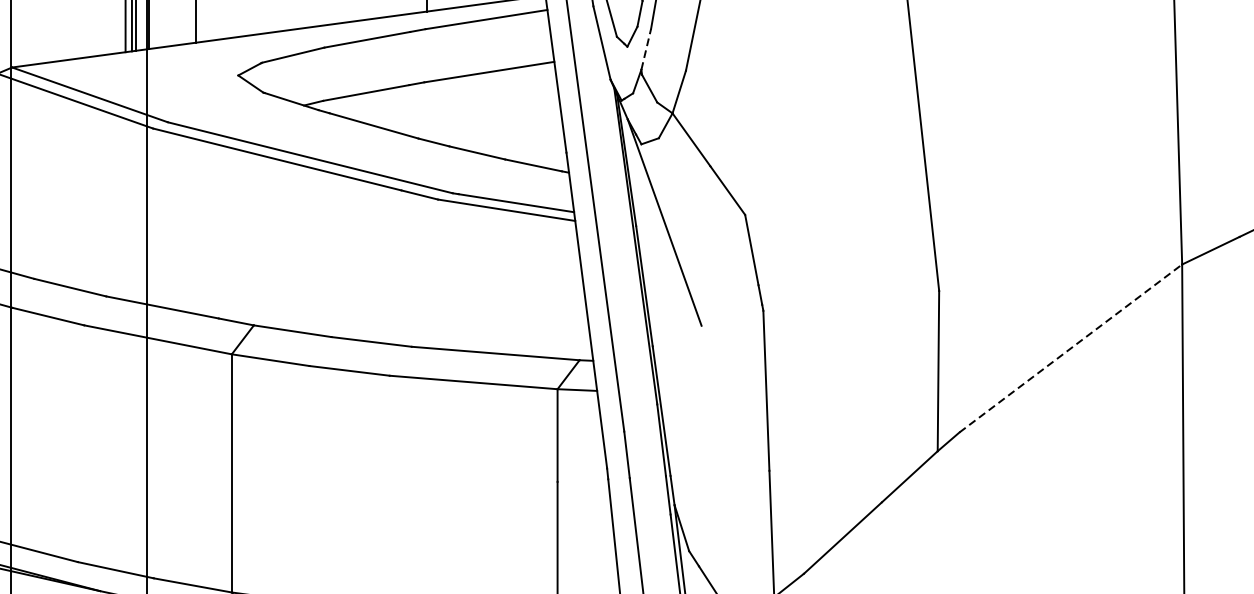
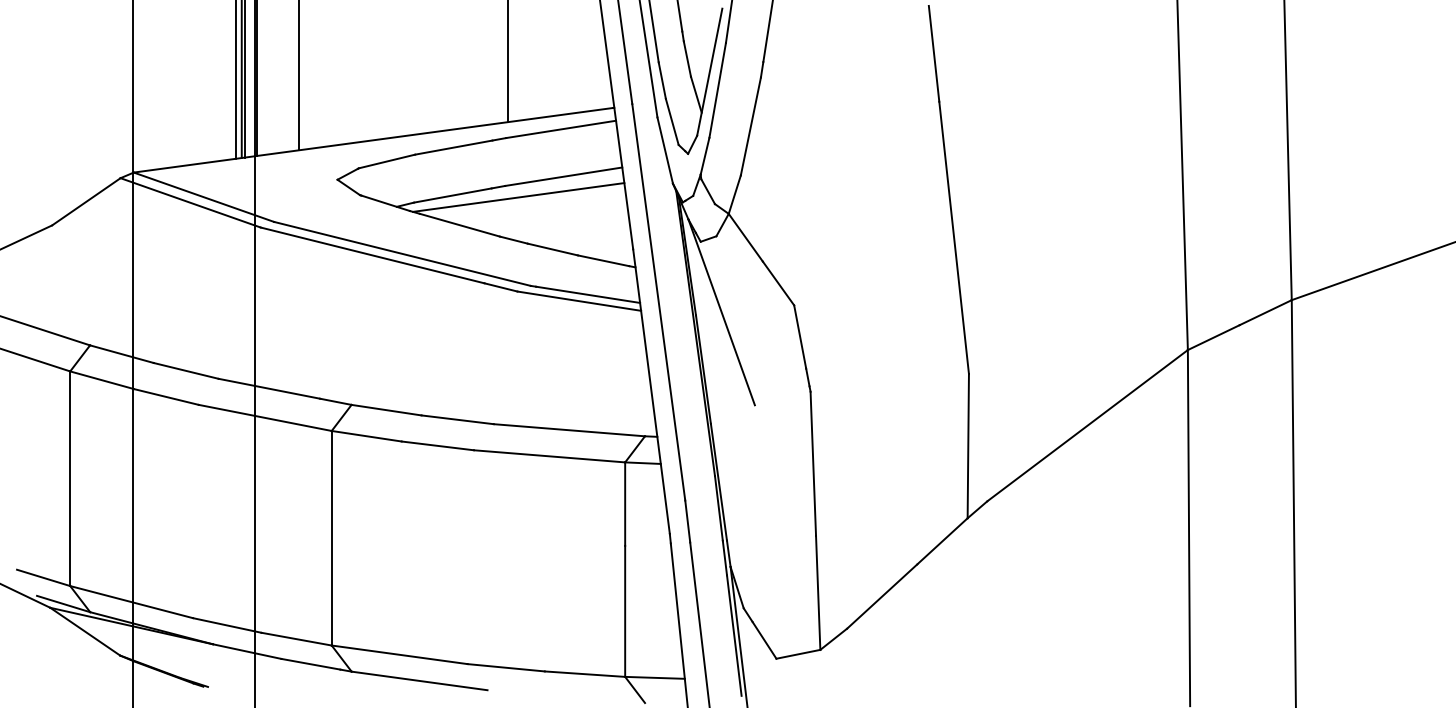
line: (646, 49) -> (705, 156), dashed -> solid
line: (439, 95) -> (518, 197), added
line: (1070, 348) -> (1087, 425), dashed -> solid

